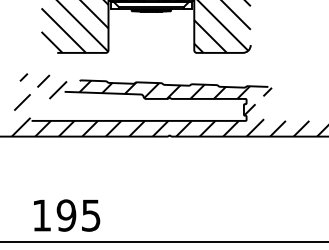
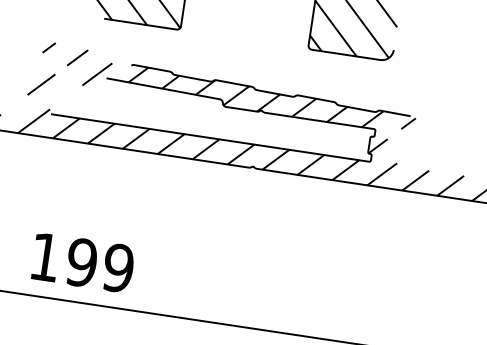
text: (90, 215) -> (117, 267), 195 -> 199

